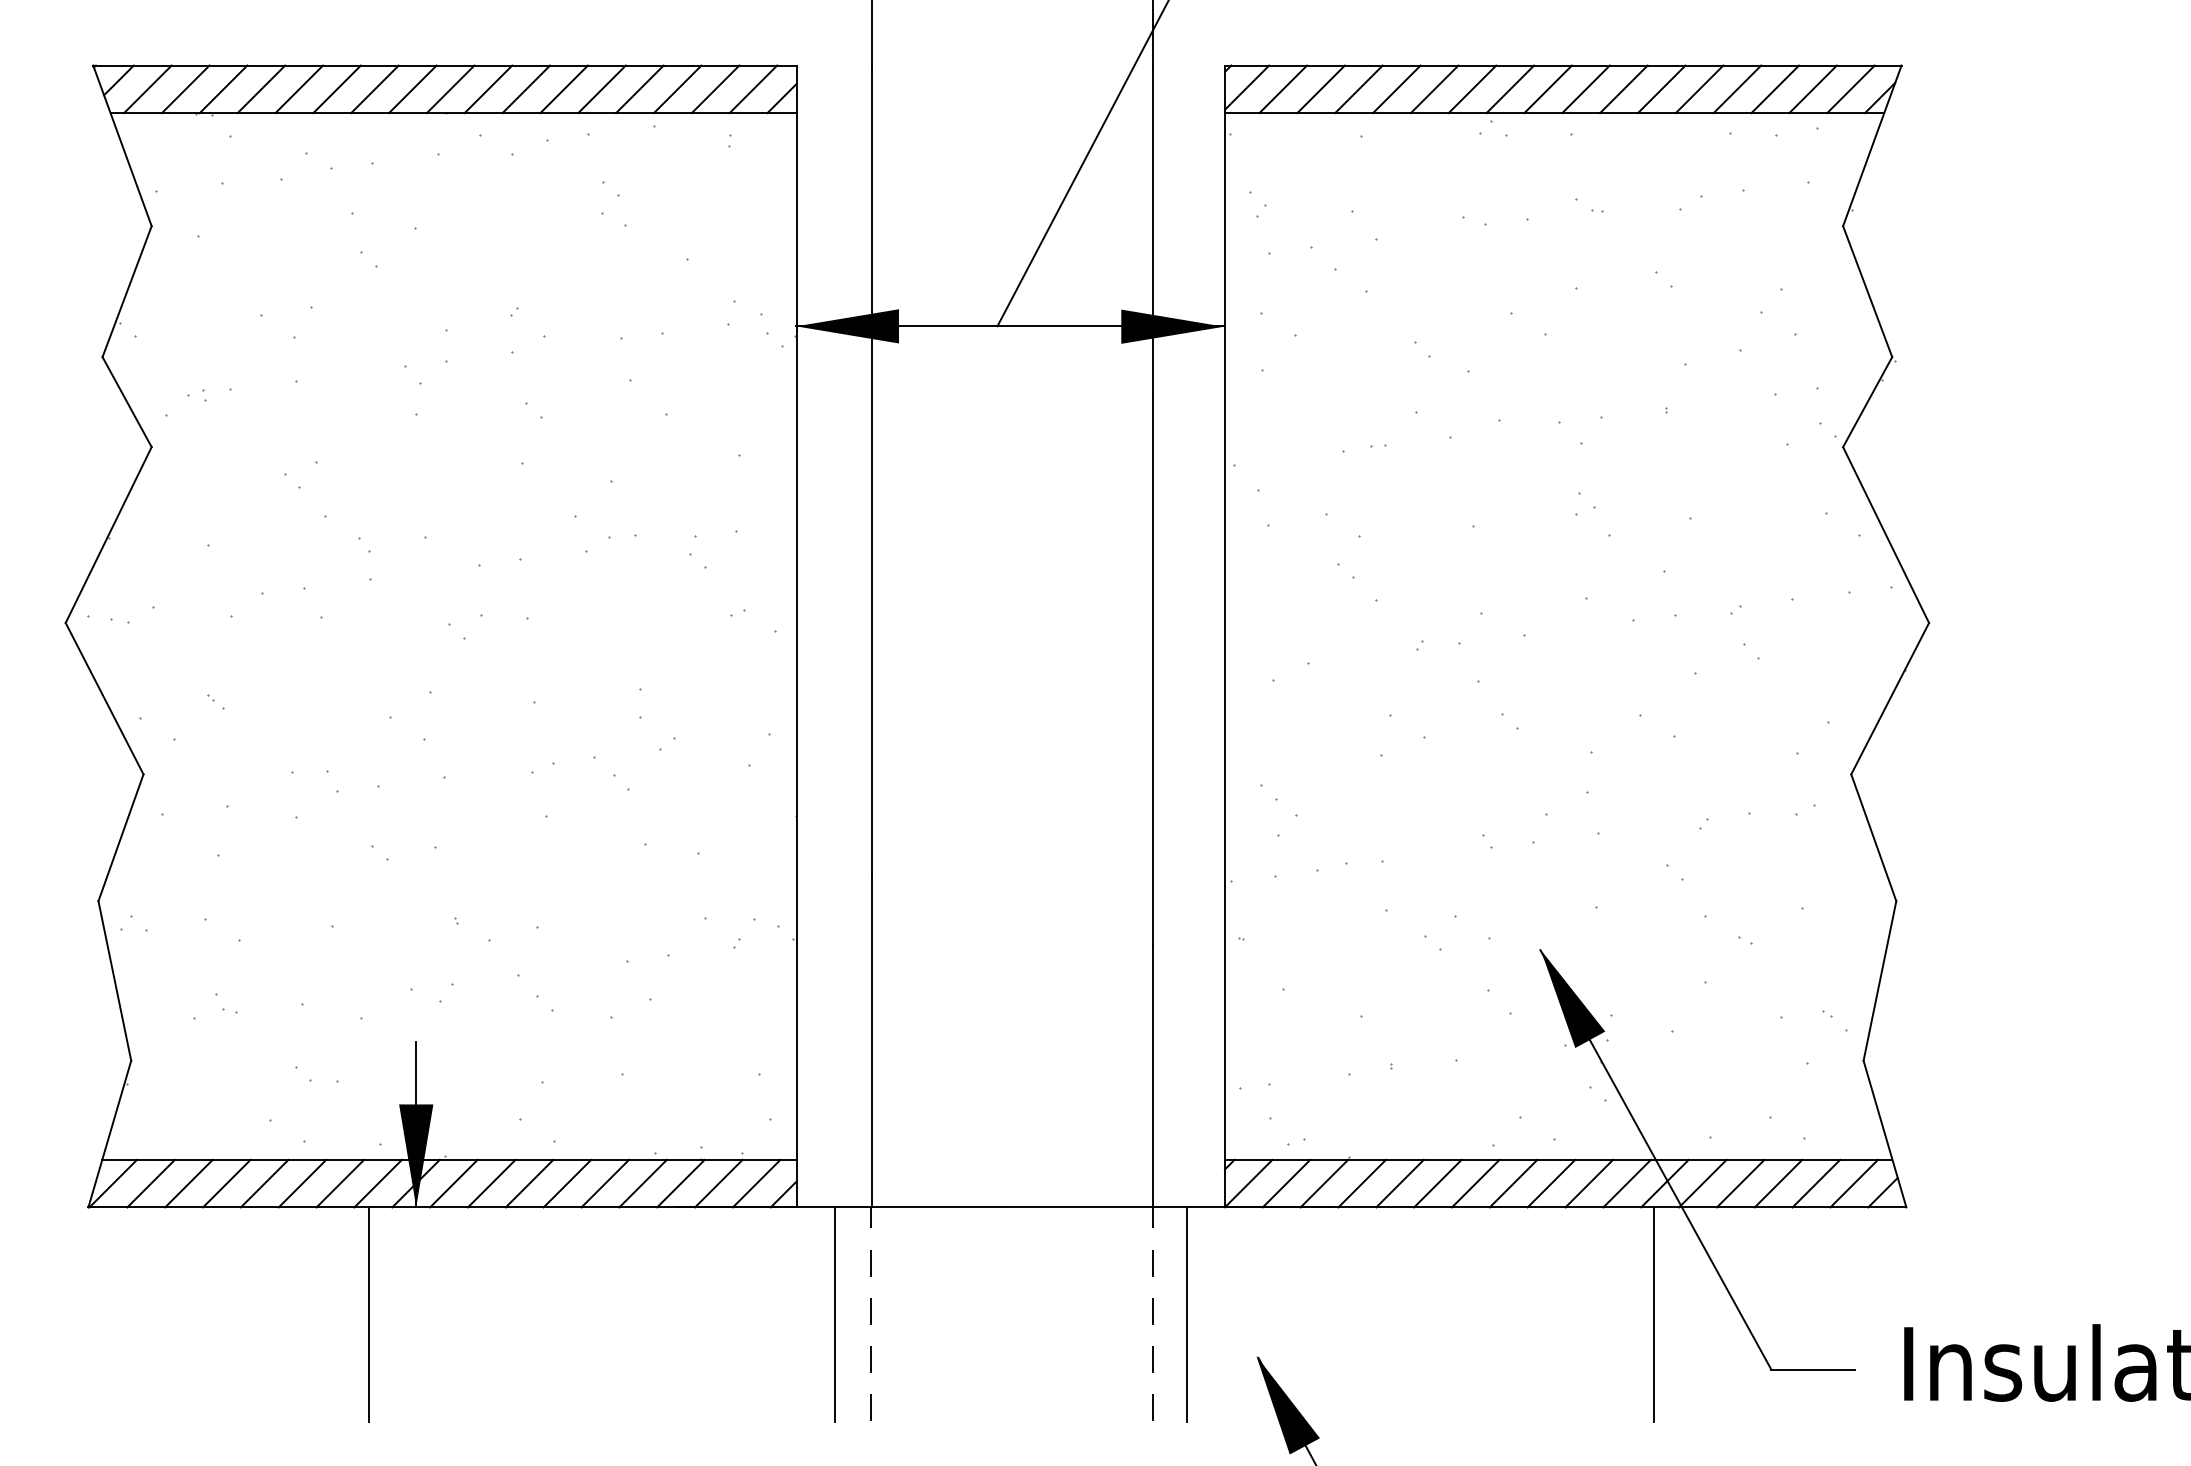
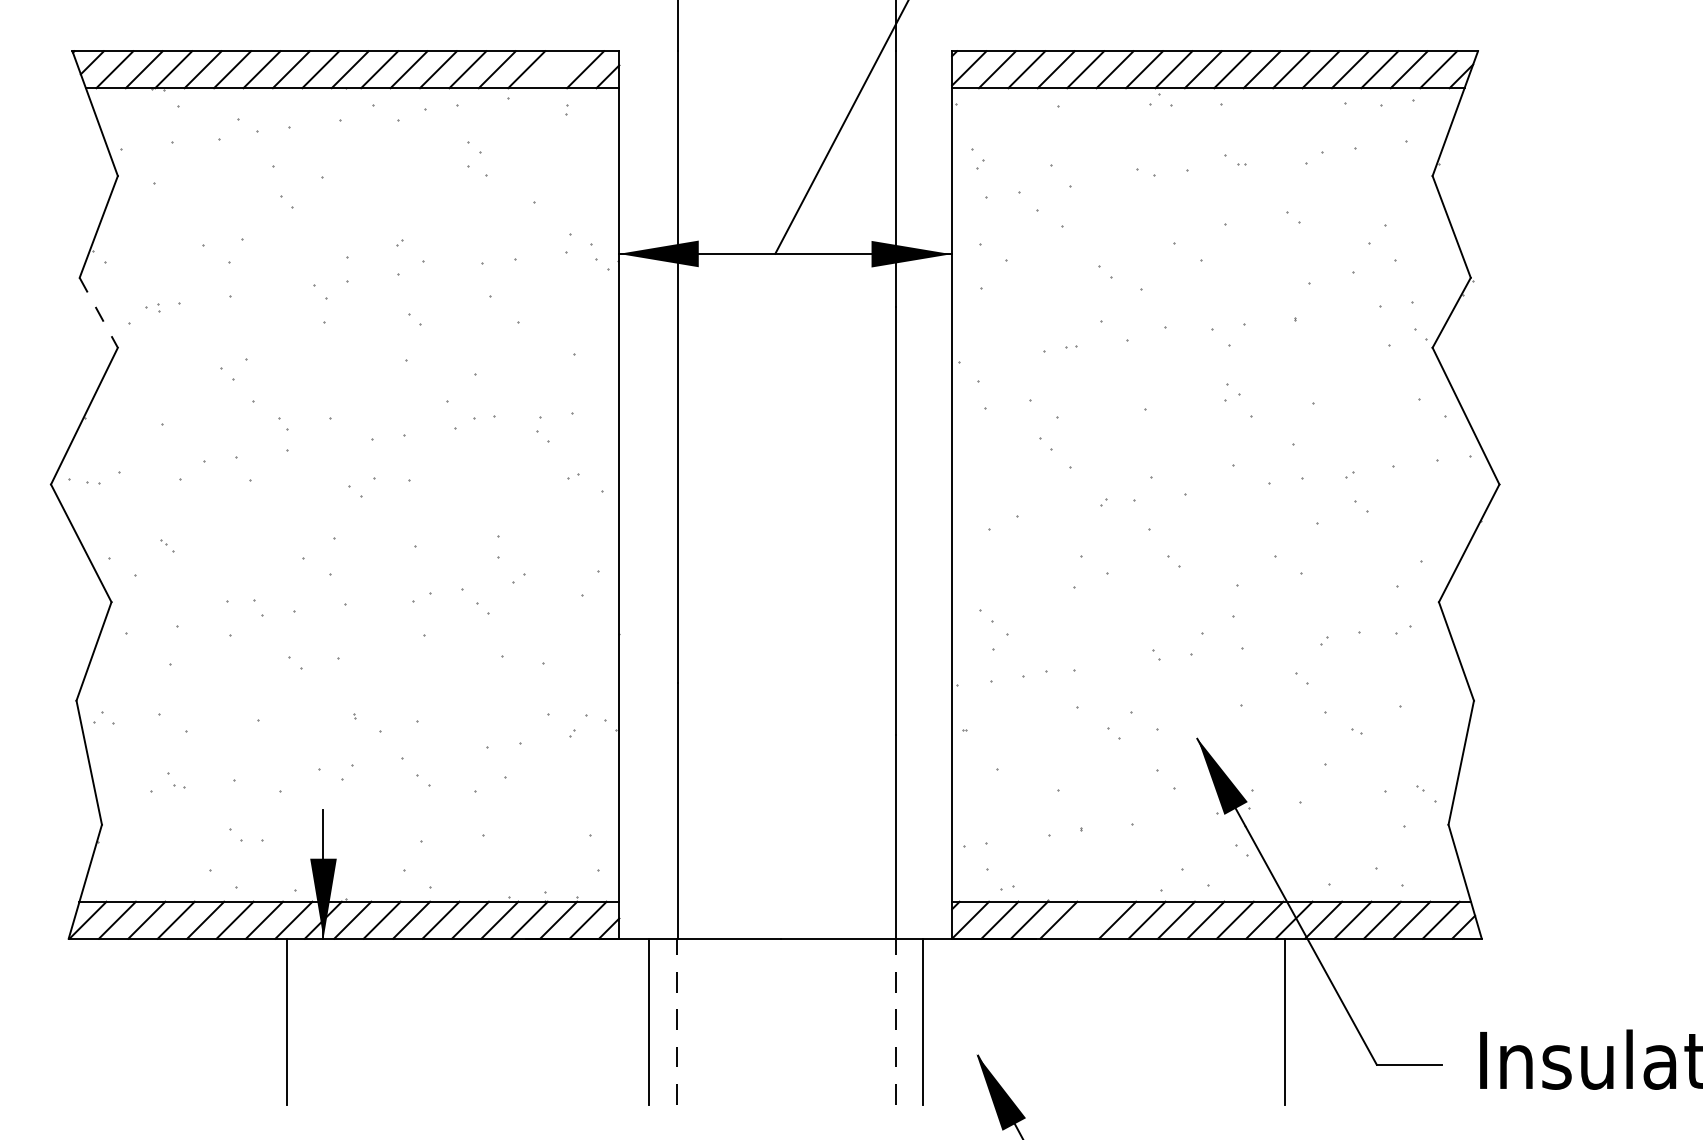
line: (715, 89) -> (556, 69), removed
line: (127, 402) -> (99, 313), solid -> dashed
line: (1399, 1183) -> (1087, 920), removed

